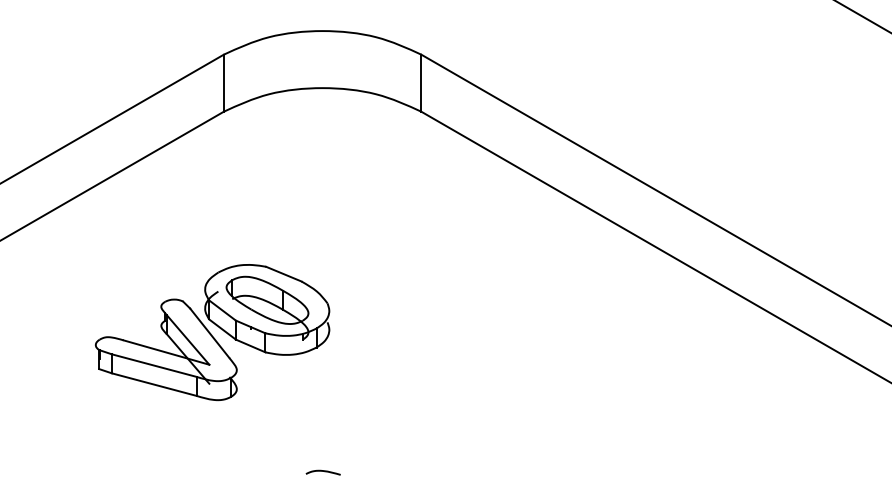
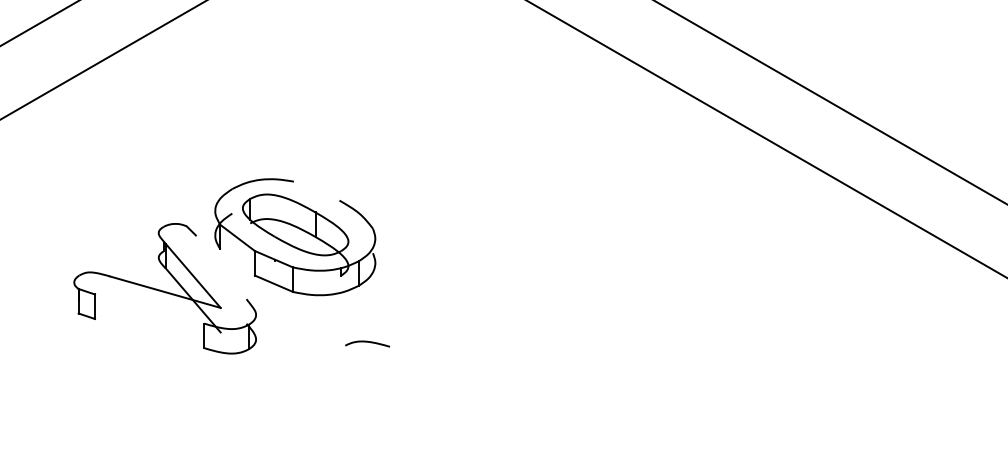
line: (283, 273) -> (316, 190), removed
line: (222, 329) -> (237, 262), removed
line: (209, 332) -> (220, 266), removed
line: (153, 365) -> (148, 308), removed
line: (153, 384) -> (148, 333), removed
curve: (322, 471) -> (366, 342), moved

